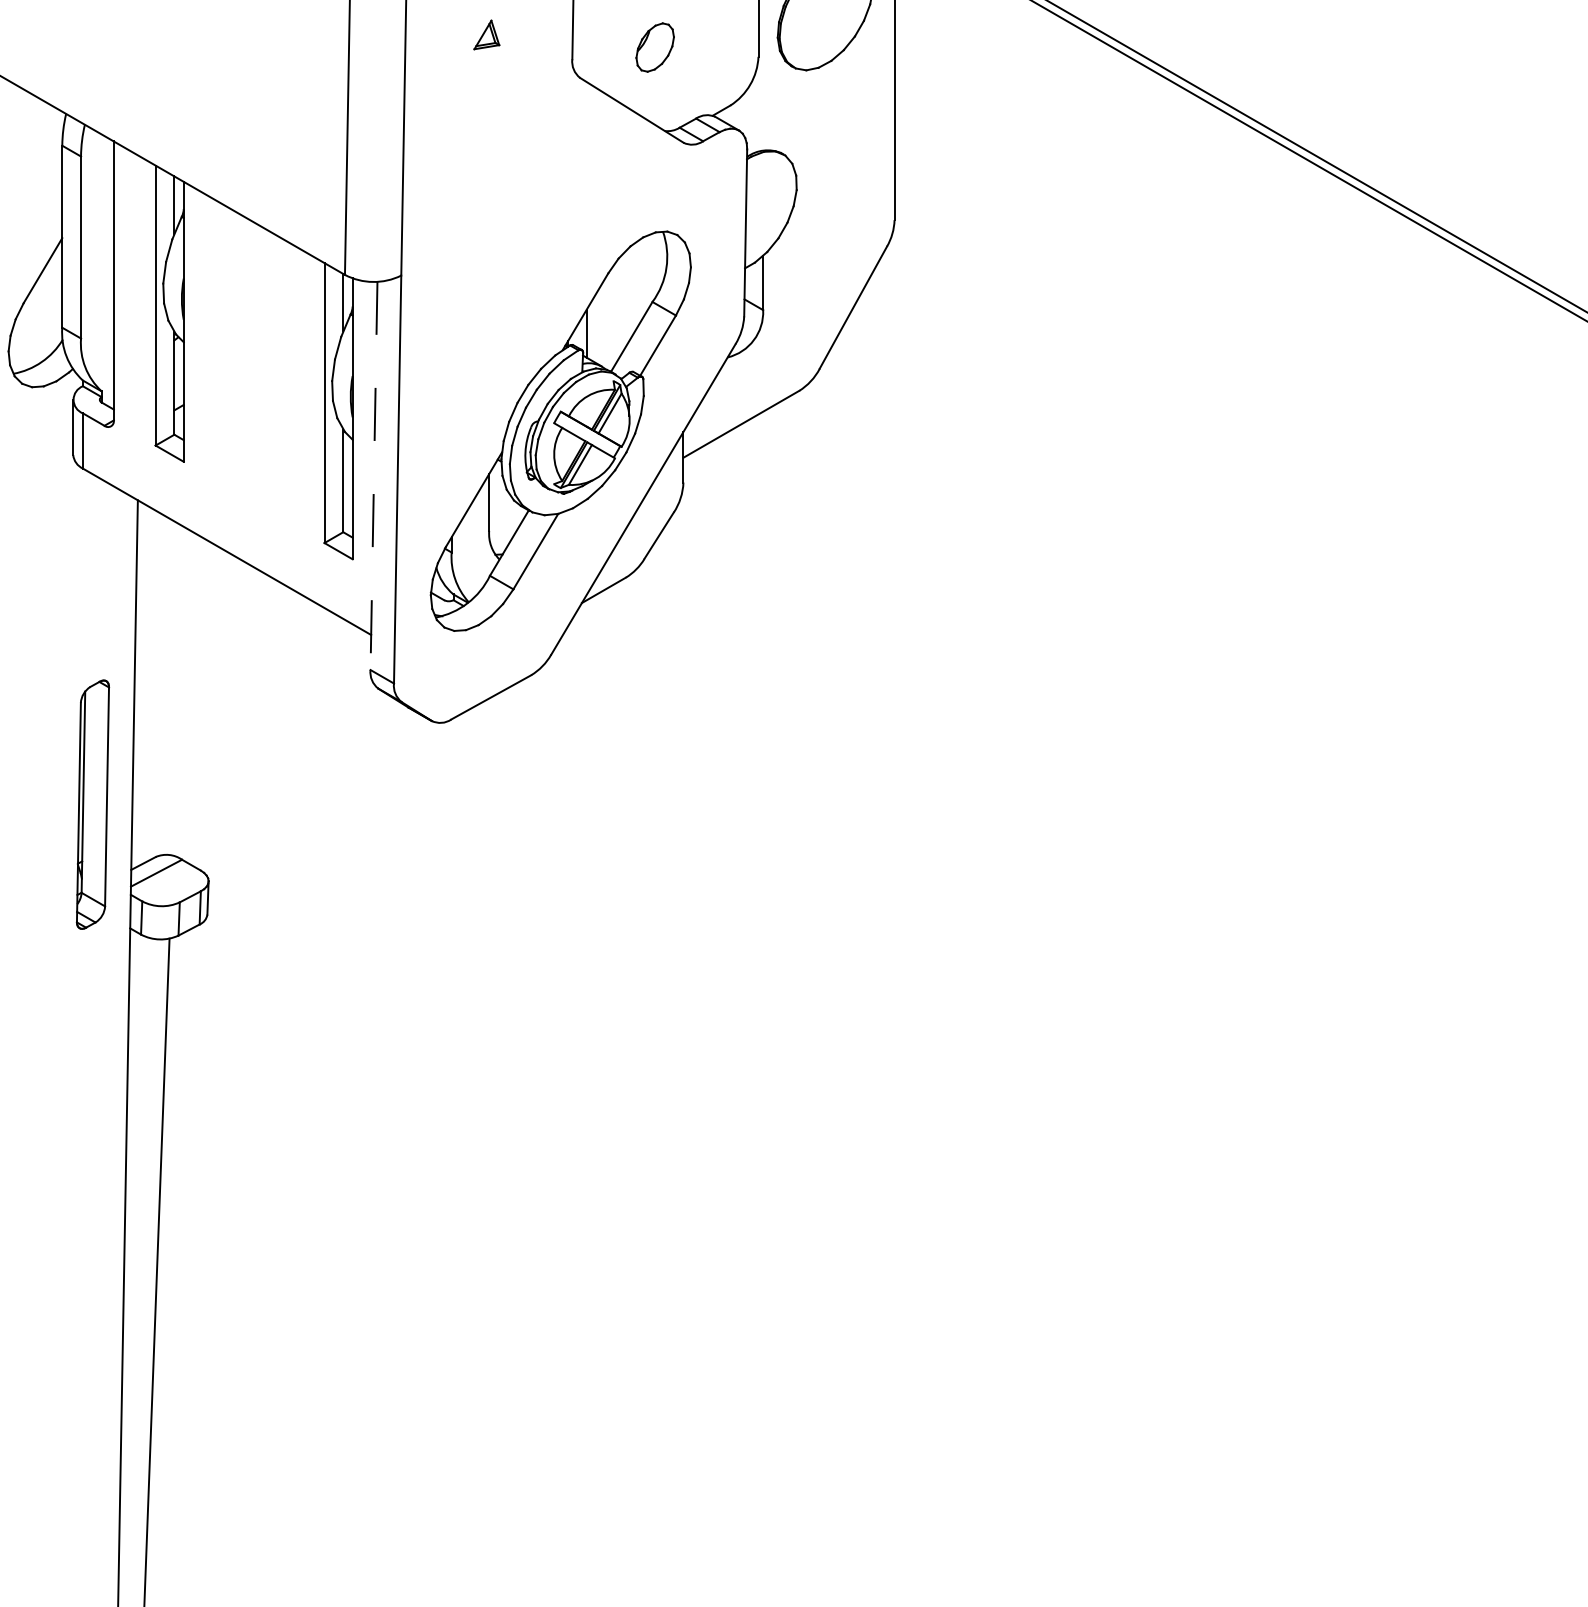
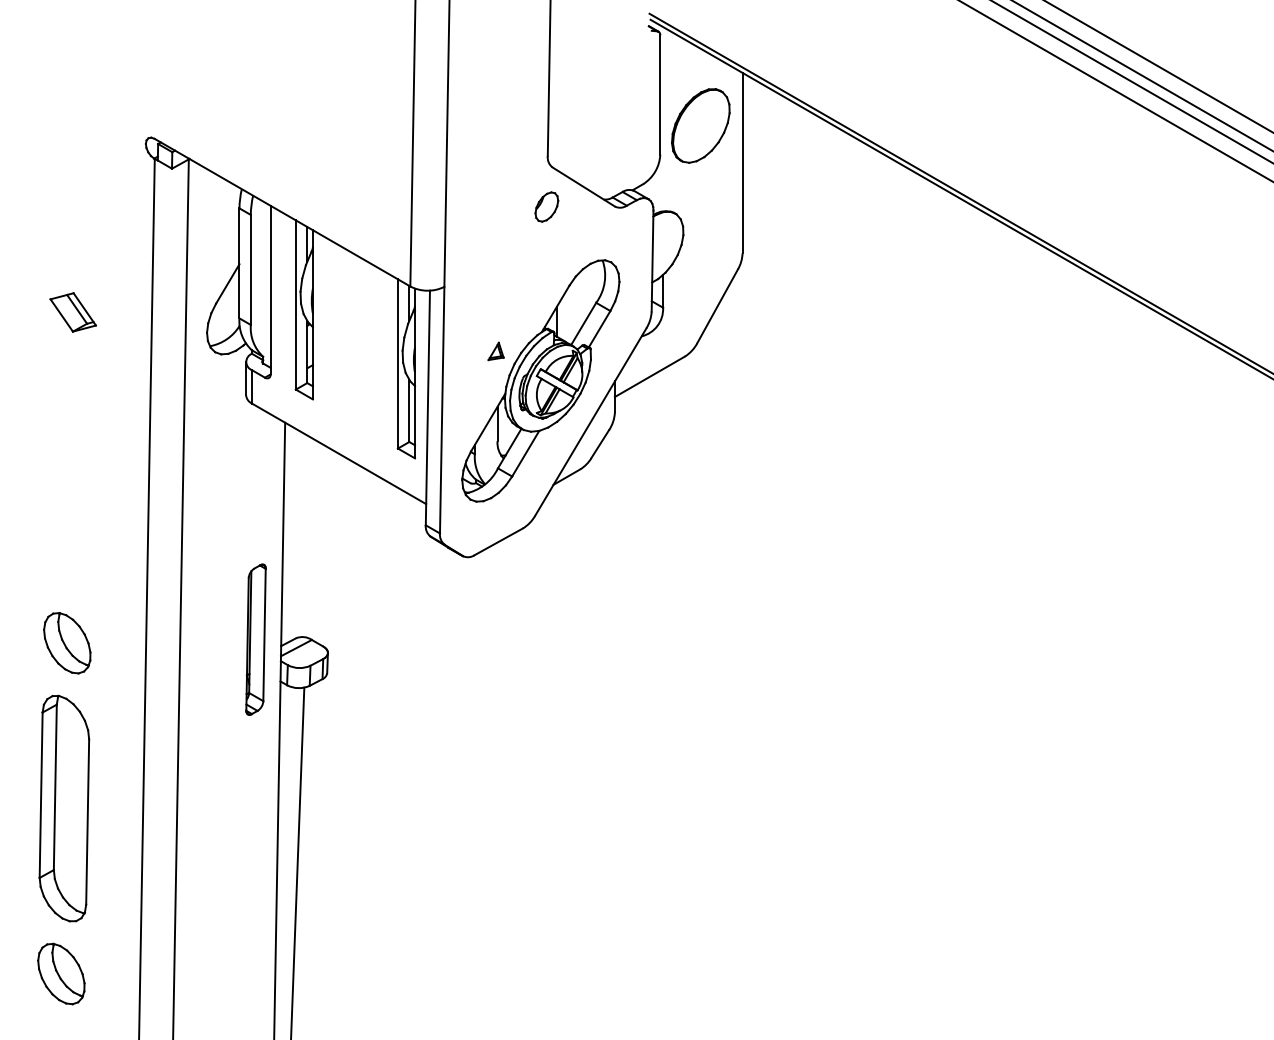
part: (485, 35) -> (495, 351), moved
part: (654, 46) -> (546, 206), moved
line: (373, 476) -> (427, 408), dashed -> solid
part: (92, 804) -> (255, 639), moved

